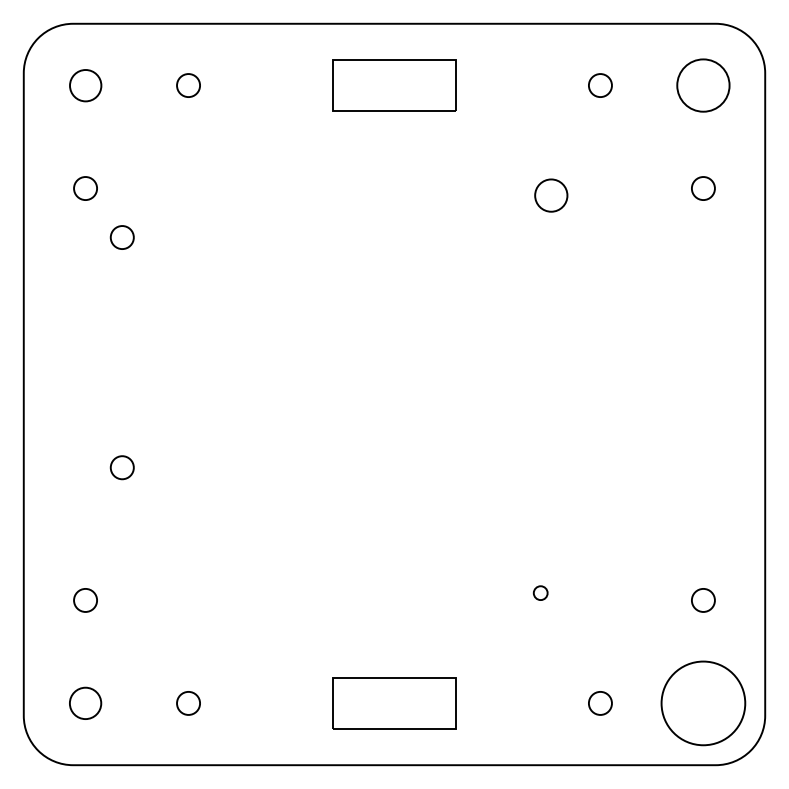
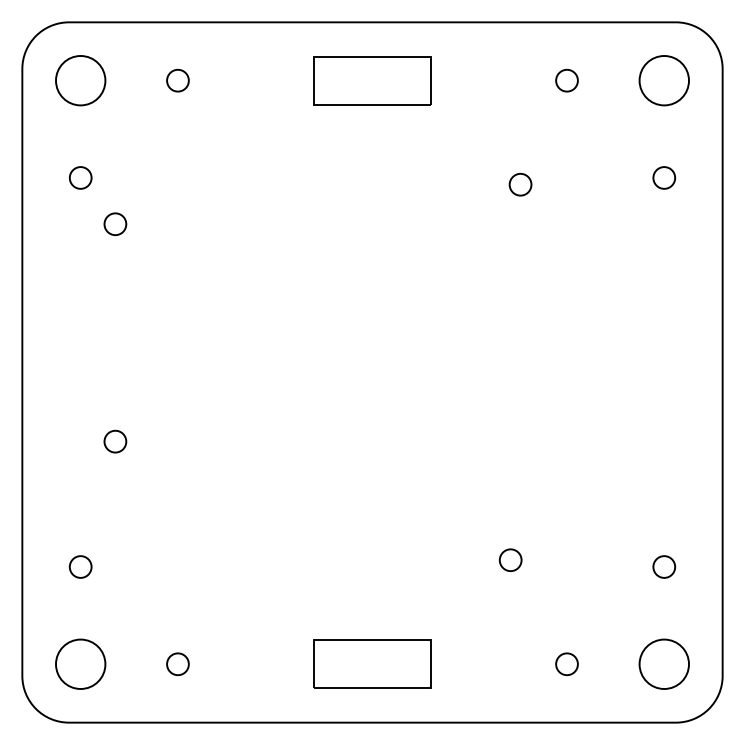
circle: (85, 85) -> (80, 80), size x1.67
circle: (551, 195) -> (520, 184), size x0.71
circle: (540, 592) -> (510, 559), size x1.67
circle: (85, 702) -> (80, 663), size x1.67
circle: (702, 702) -> (663, 663), size x0.62

